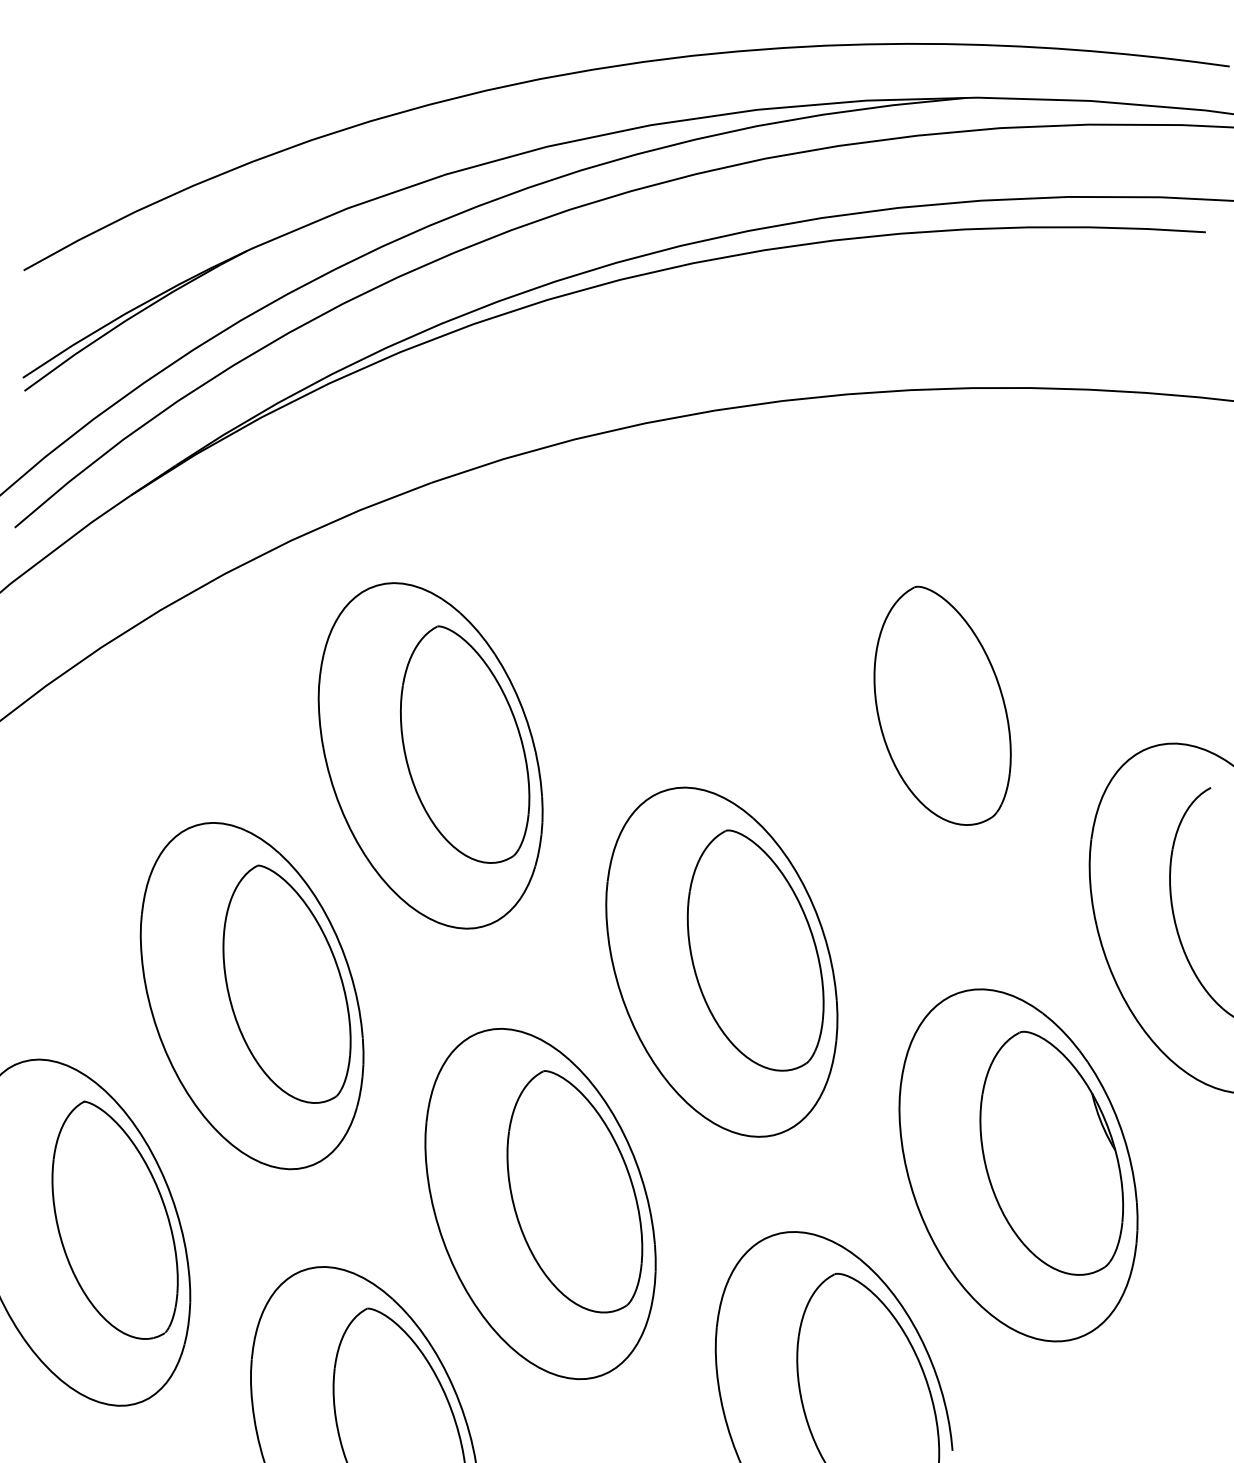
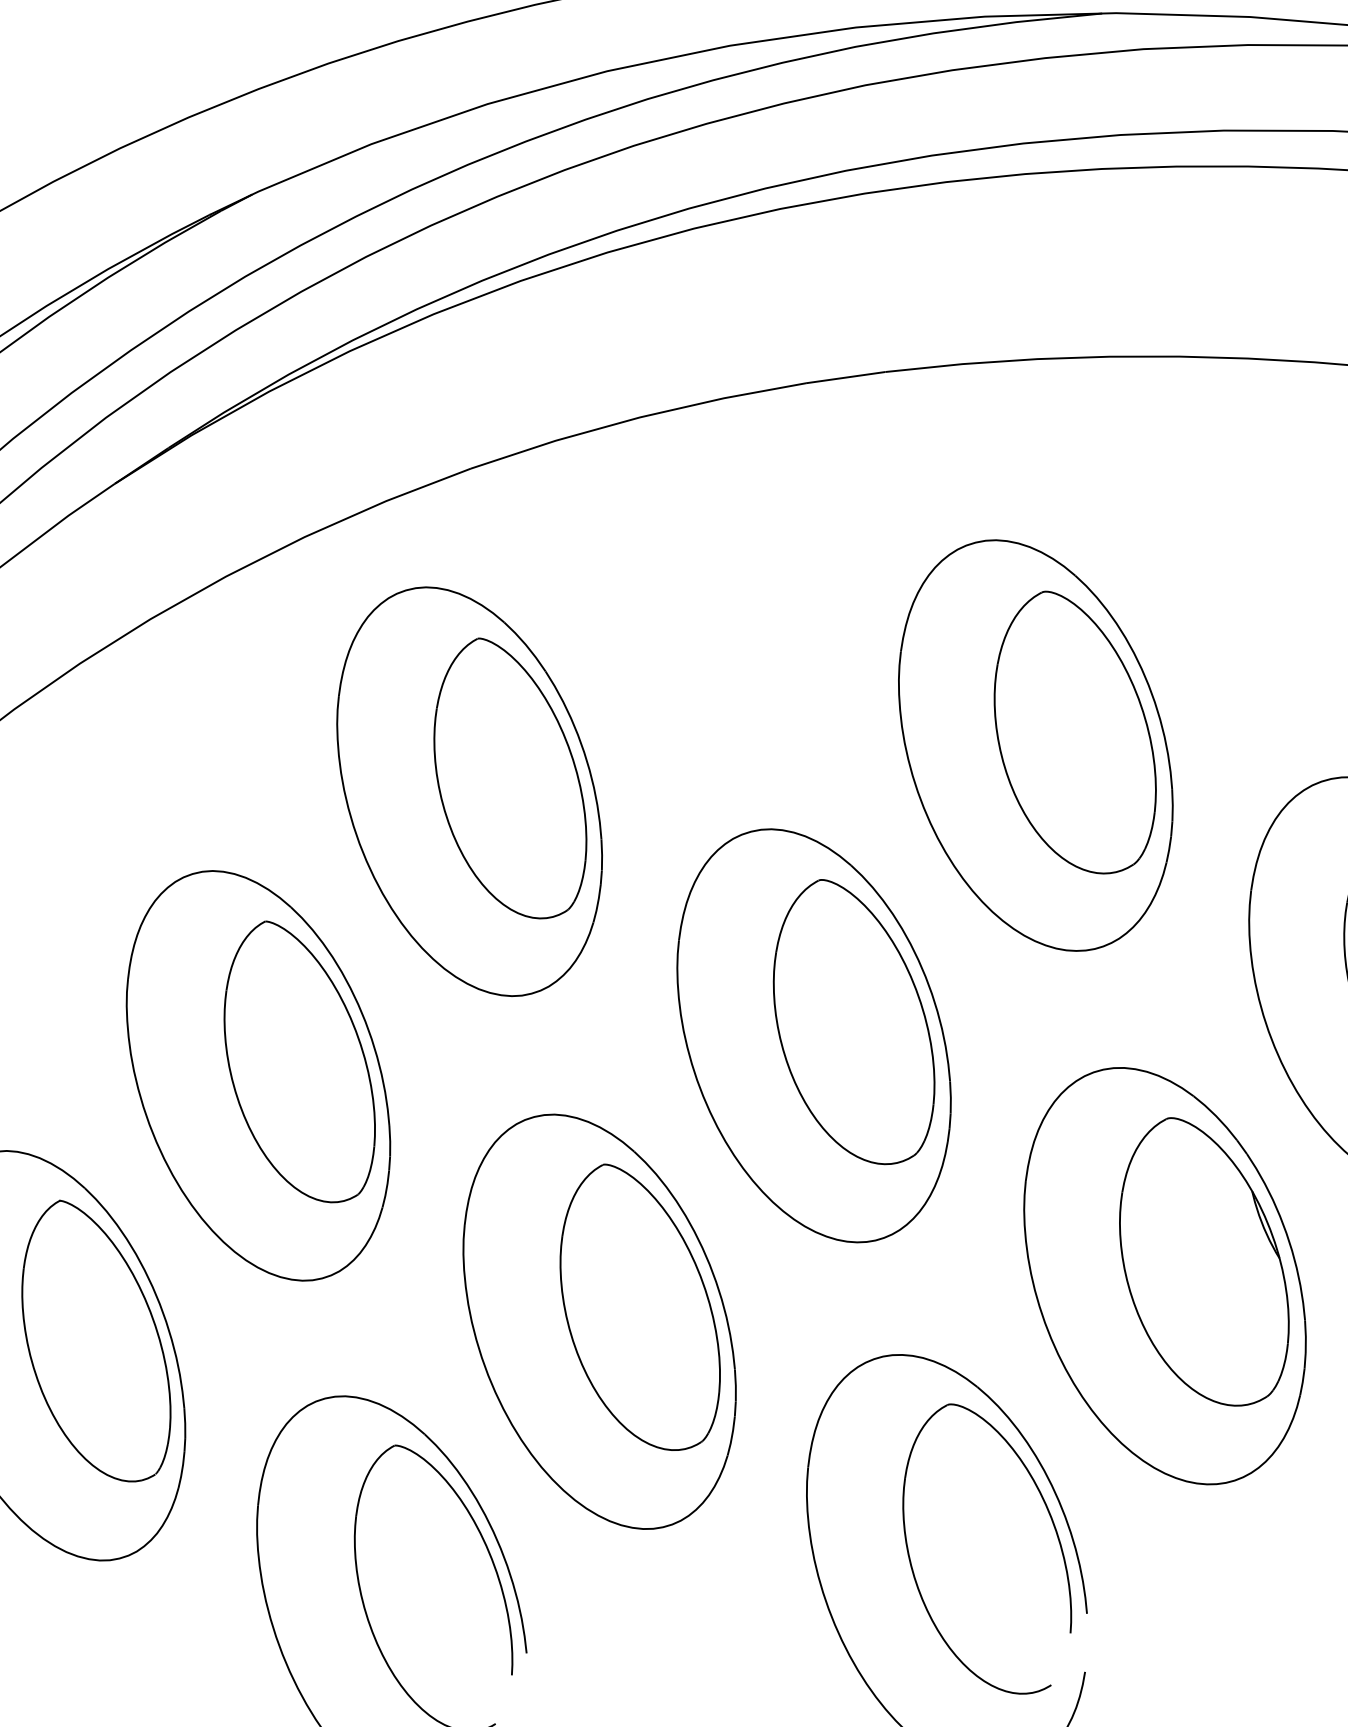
part: (908, 716) -> (1034, 745), added

